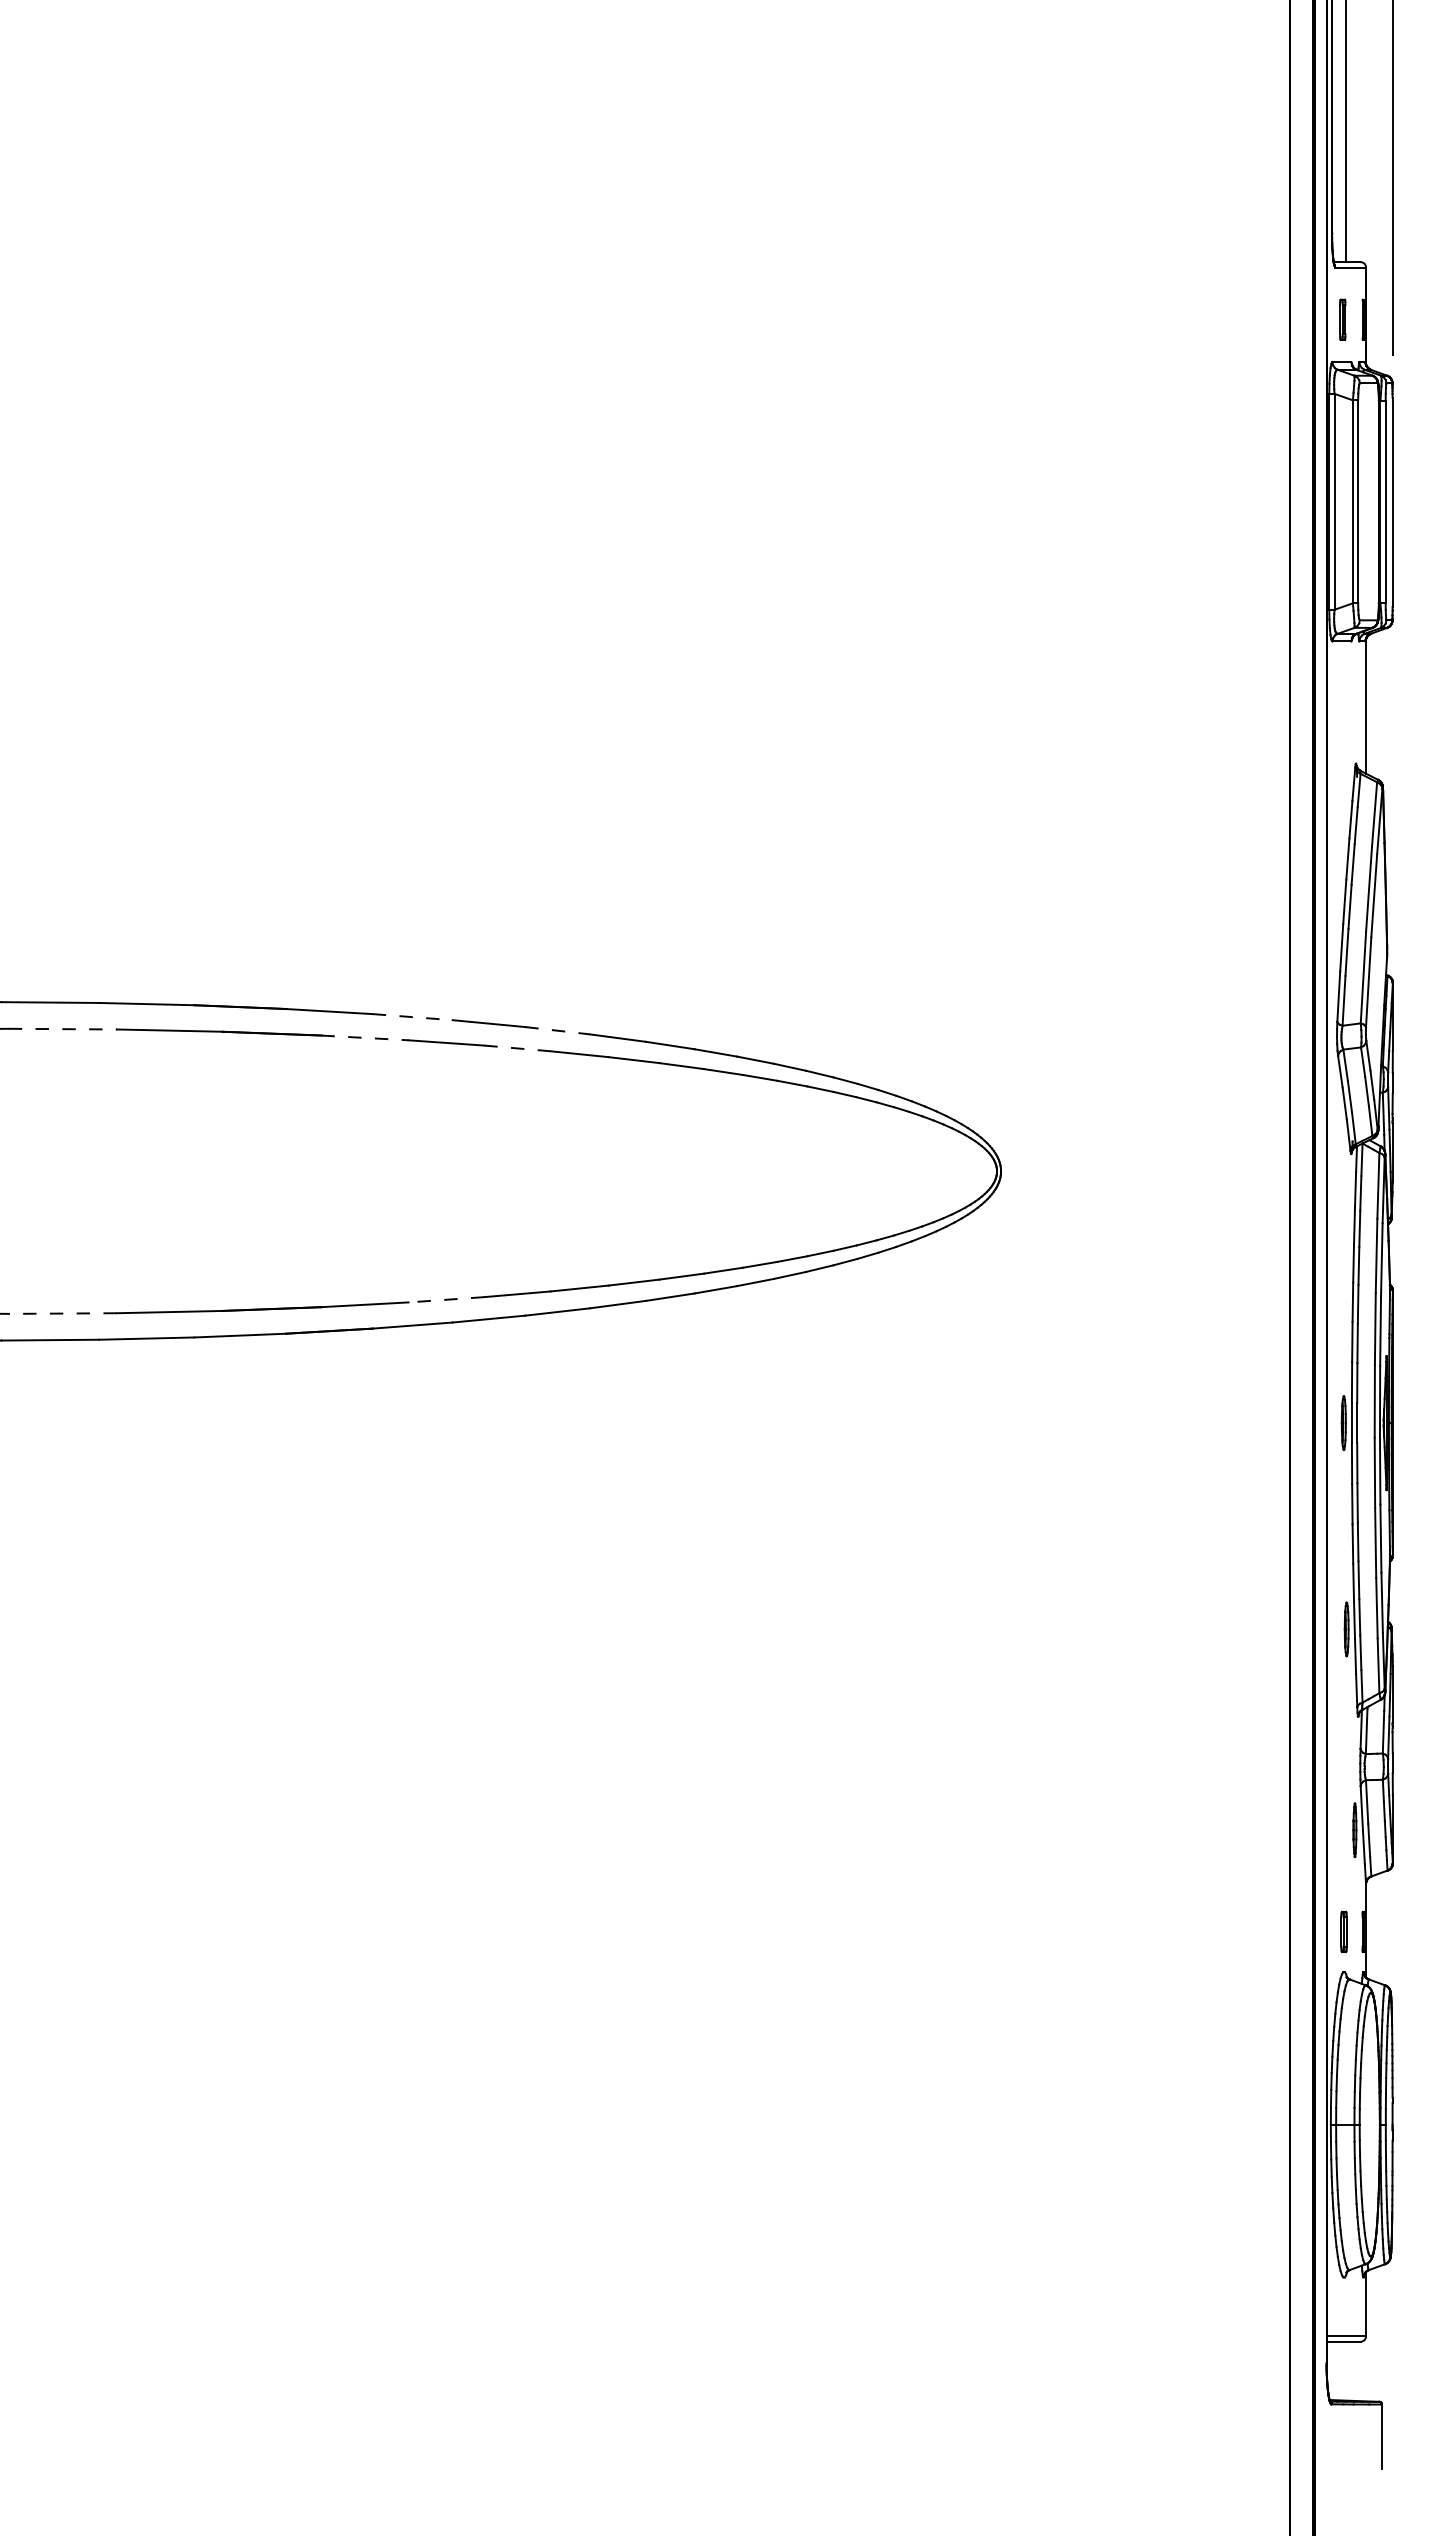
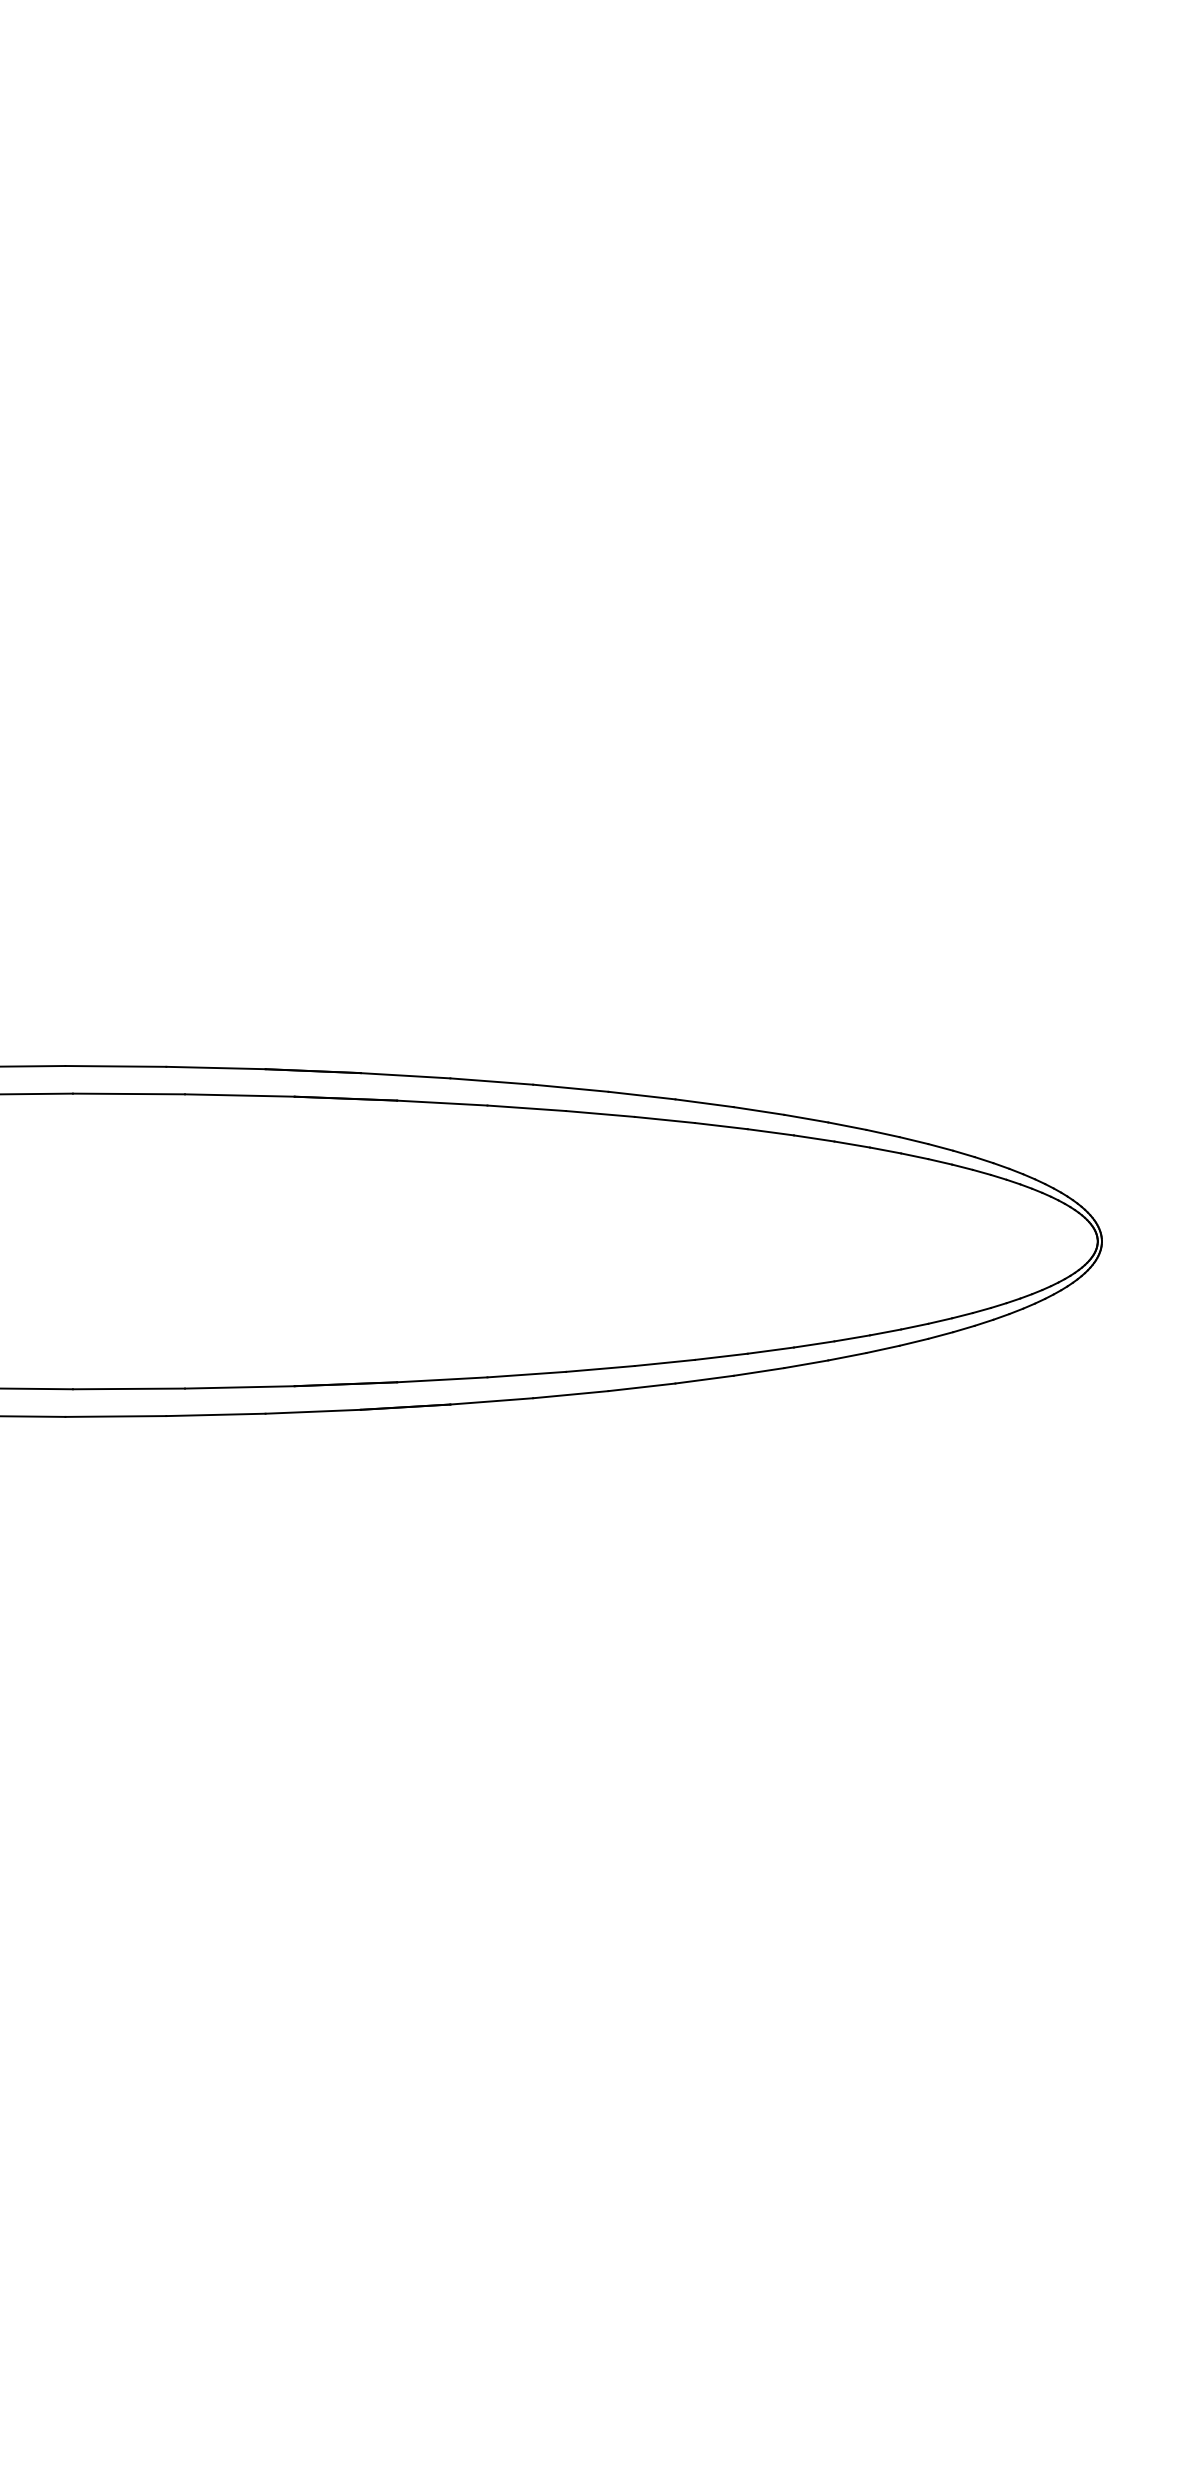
line: (413, 1017) -> (492, 1081), dashed -> solid
line: (63, 1029) -> (129, 1094), dashed -> solid
line: (558, 1030) -> (642, 1095), dashed -> solid
line: (364, 1037) -> (441, 1102), dashed -> solid
line: (517, 1048) -> (600, 1114), dashed -> solid
line: (446, 1299) -> (526, 1374), dashed -> solid
line: (62, 1313) -> (128, 1388), dashed -> solid

